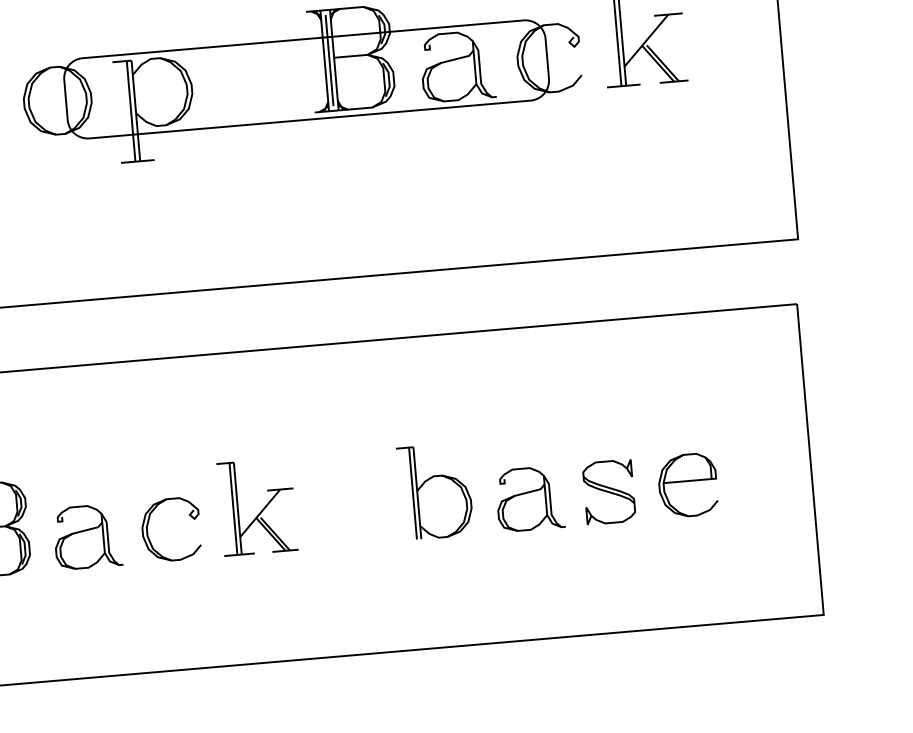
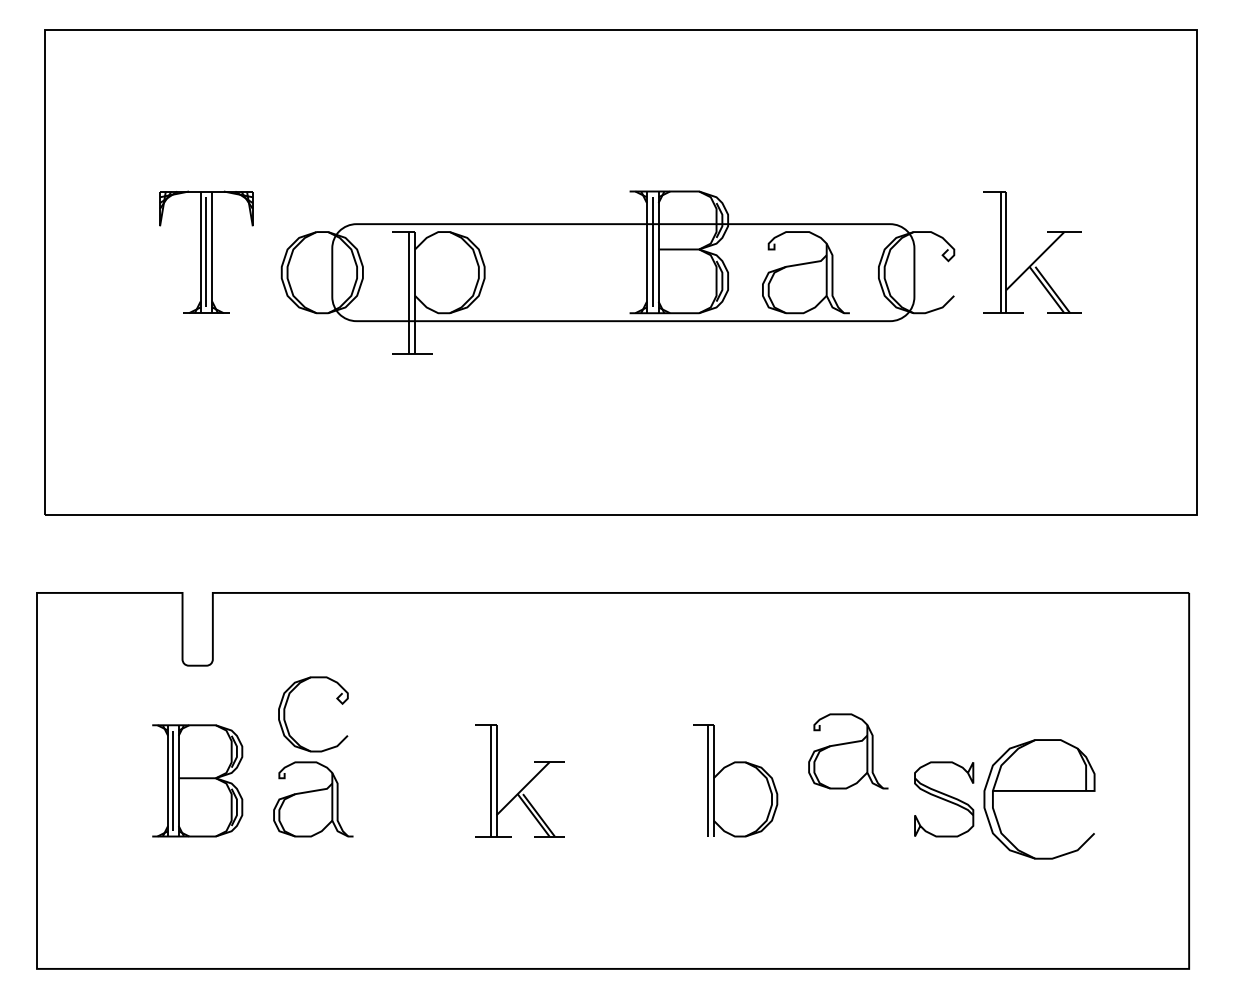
part: (688, 485) -> (1039, 799), size x1.6
part: (530, 499) -> (848, 751), moved
part: (189, 515) -> (336, 699), moved

